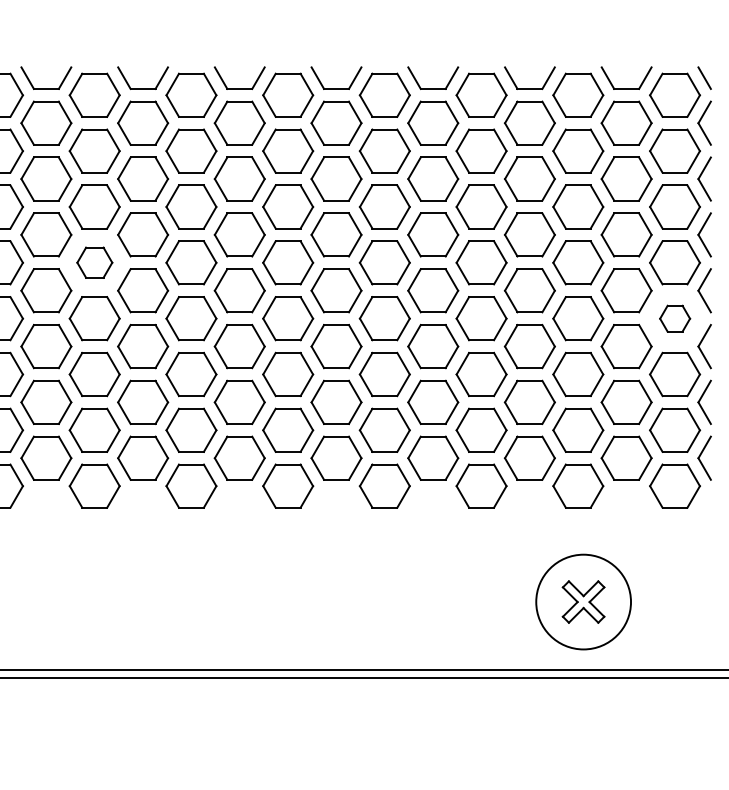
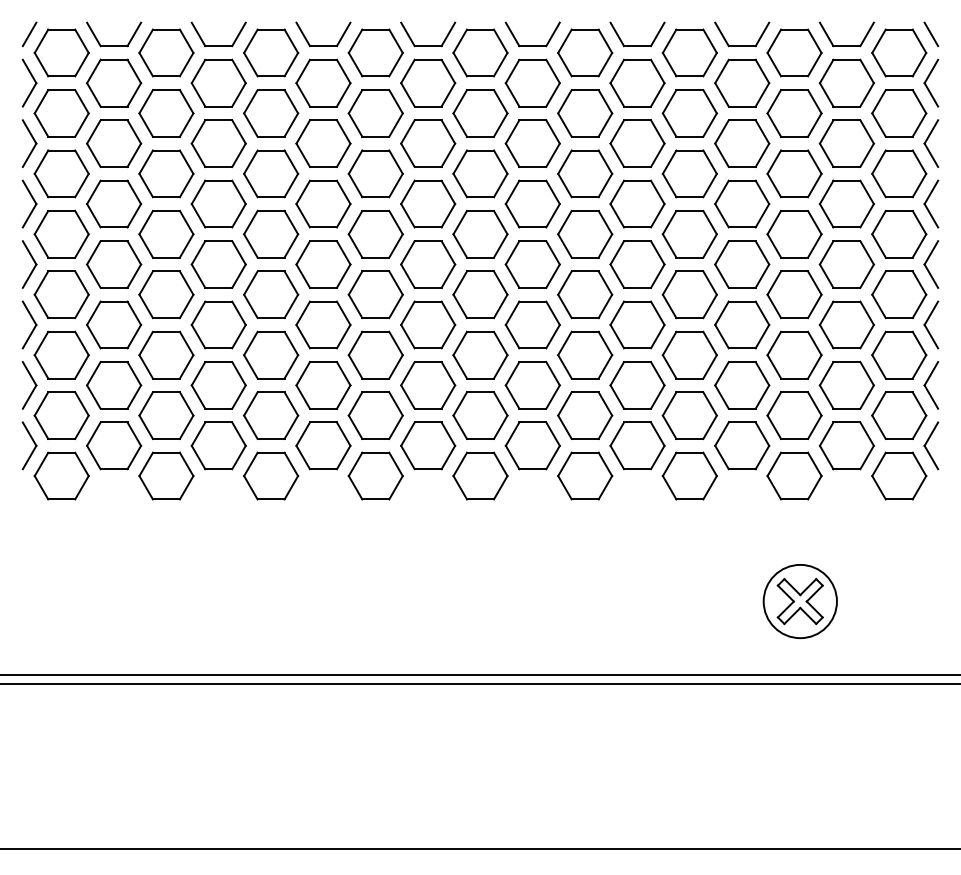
part: (95, 262) -> (271, 233), size x1.43
part: (675, 318) -> (899, 294), size x1.67
circle: (582, 602) -> (799, 601), size x0.71

